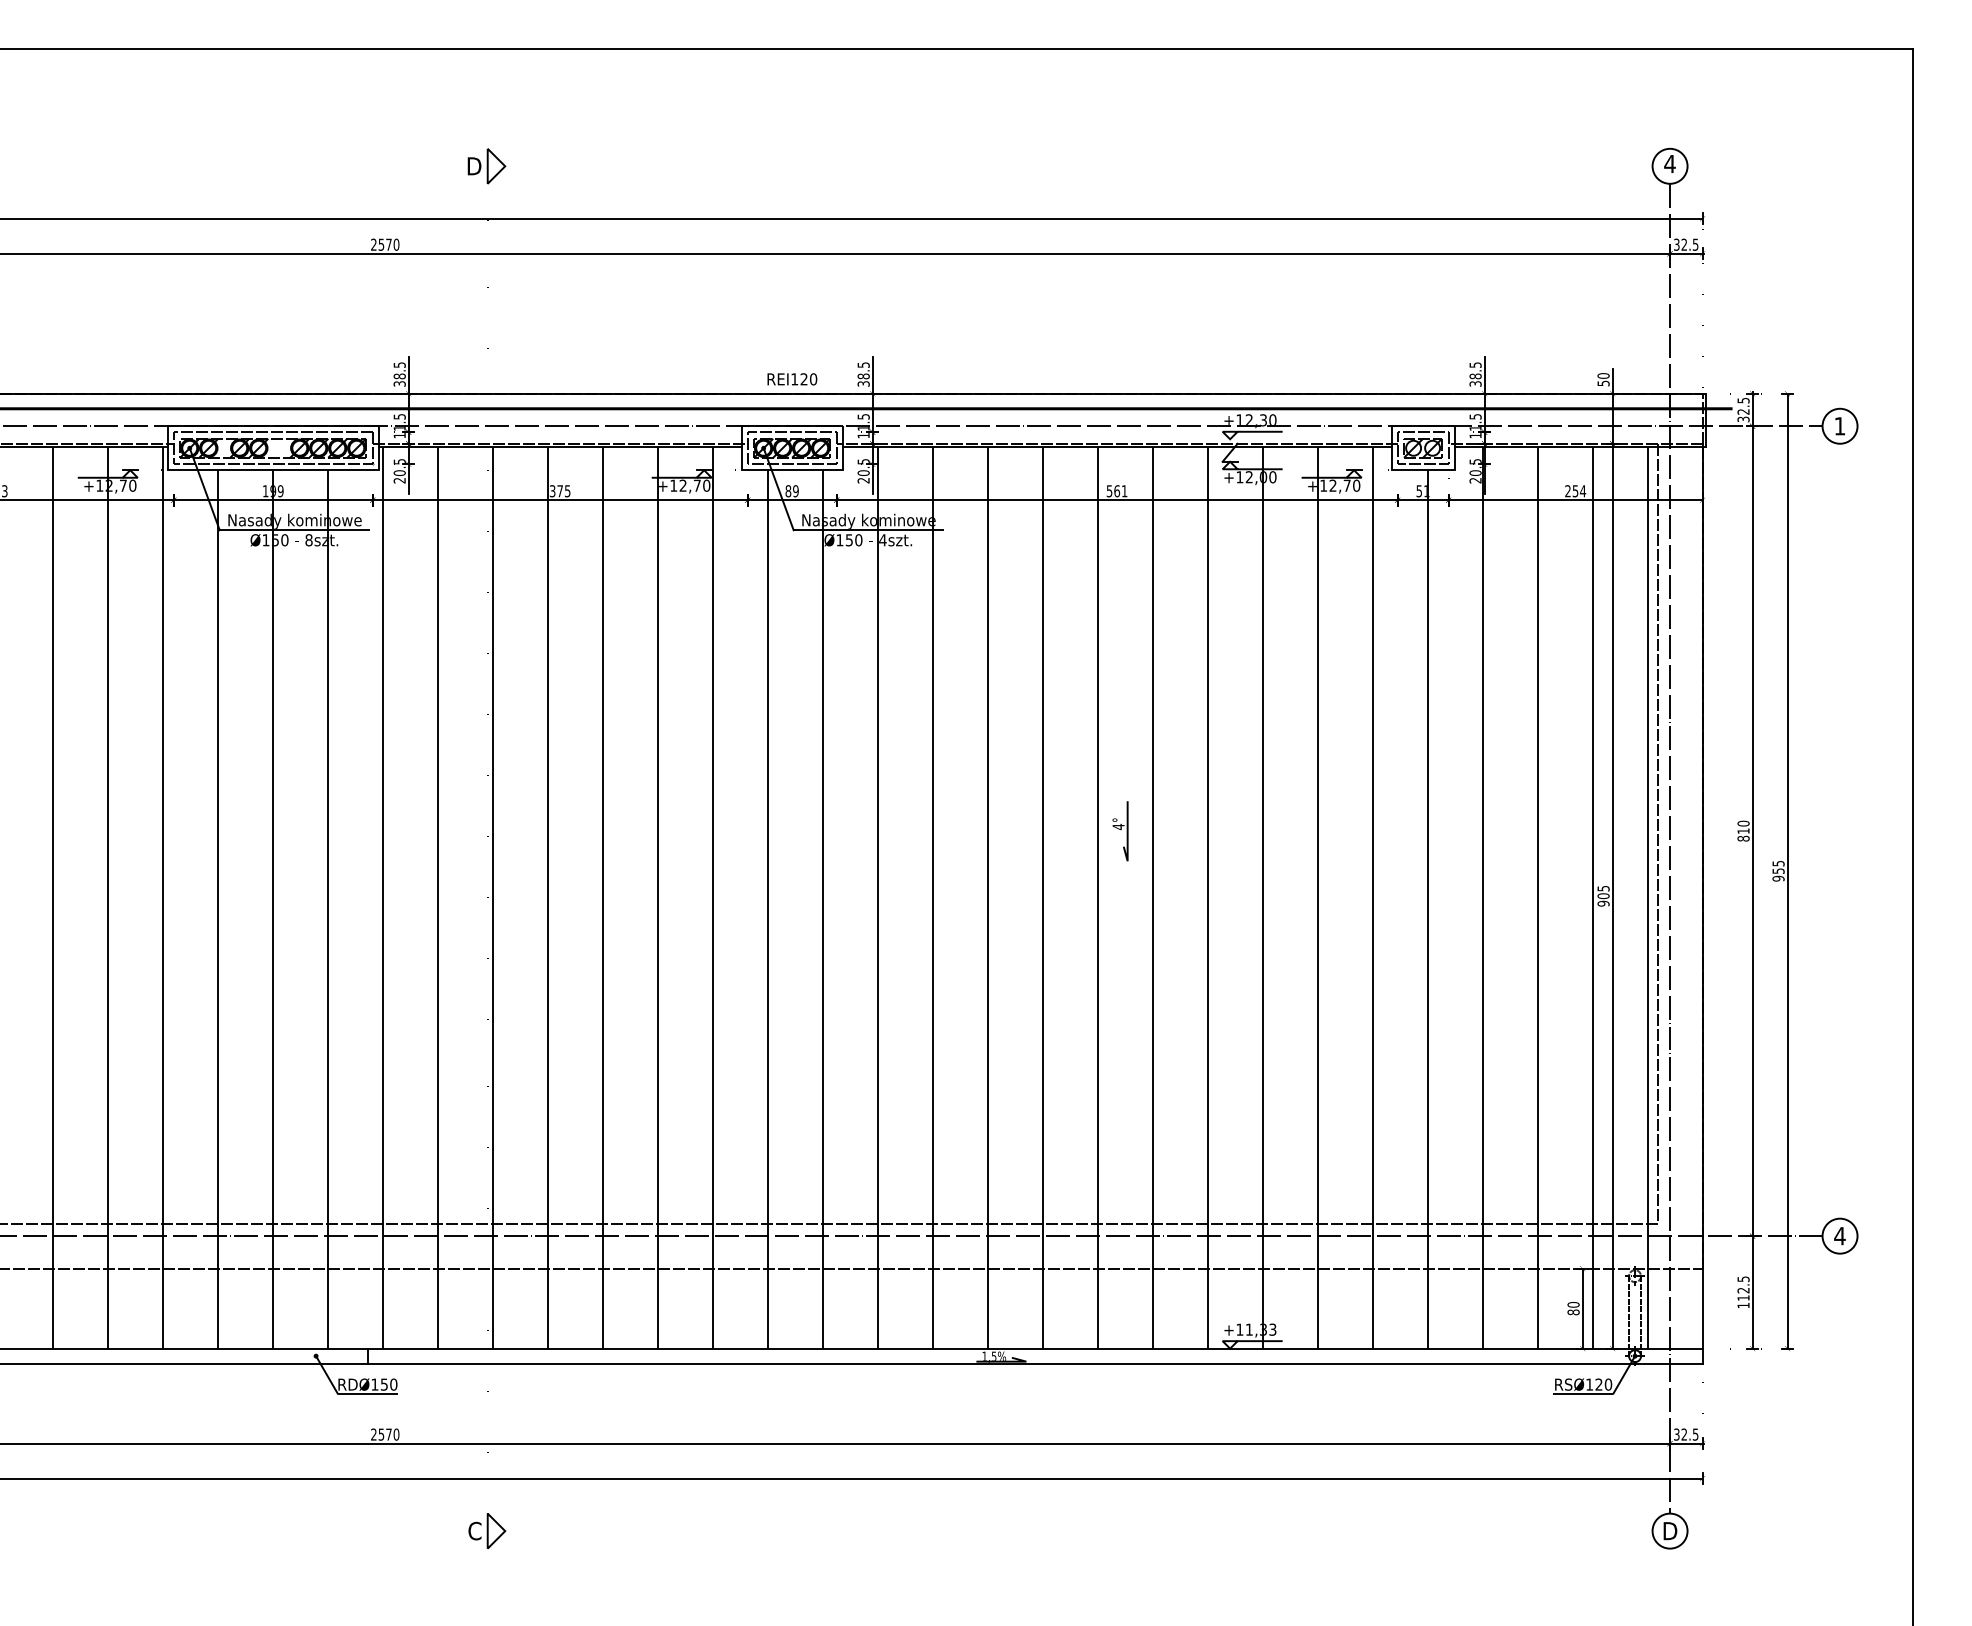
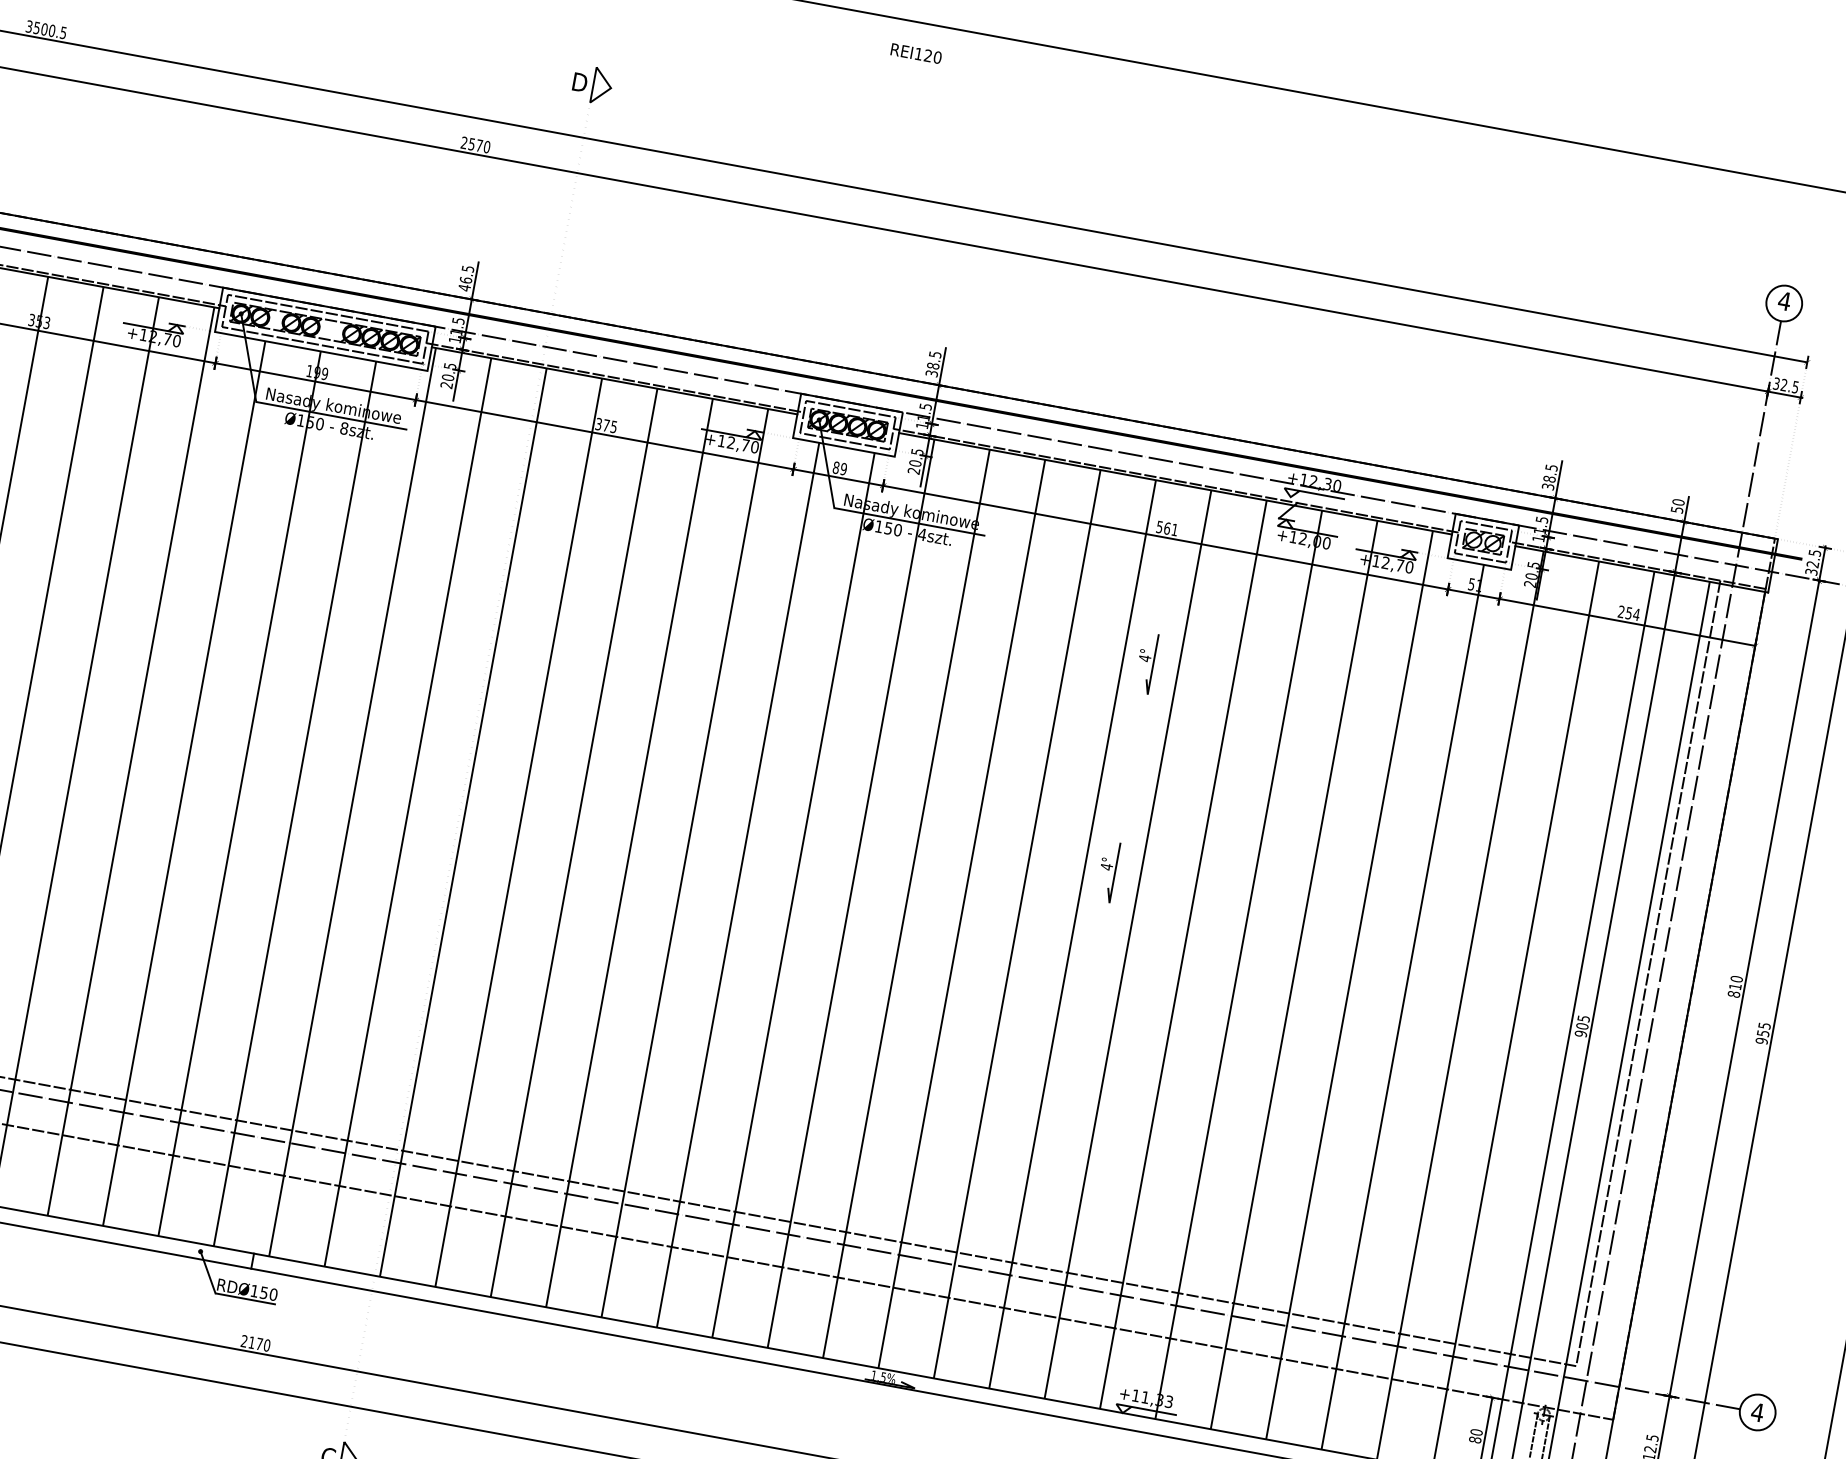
text: (792, 379) -> (916, 53), moved
text: (399, 380) -> (464, 284), 38.5 -> 46.5
part: (1120, 624) -> (1146, 663), added
text: (381, 1434) -> (252, 1342), 2570 -> 2170

